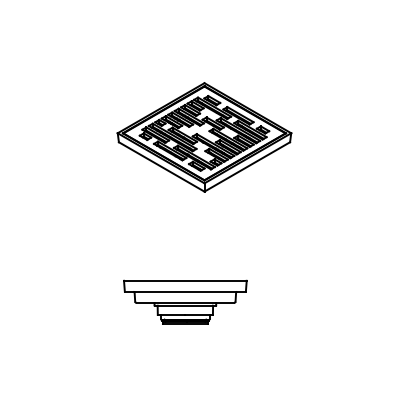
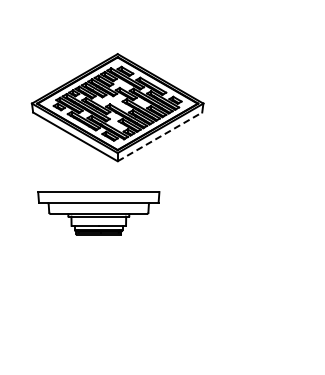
line: (247, 166) -> (160, 136), solid -> dashed
part: (185, 301) -> (98, 212), moved

